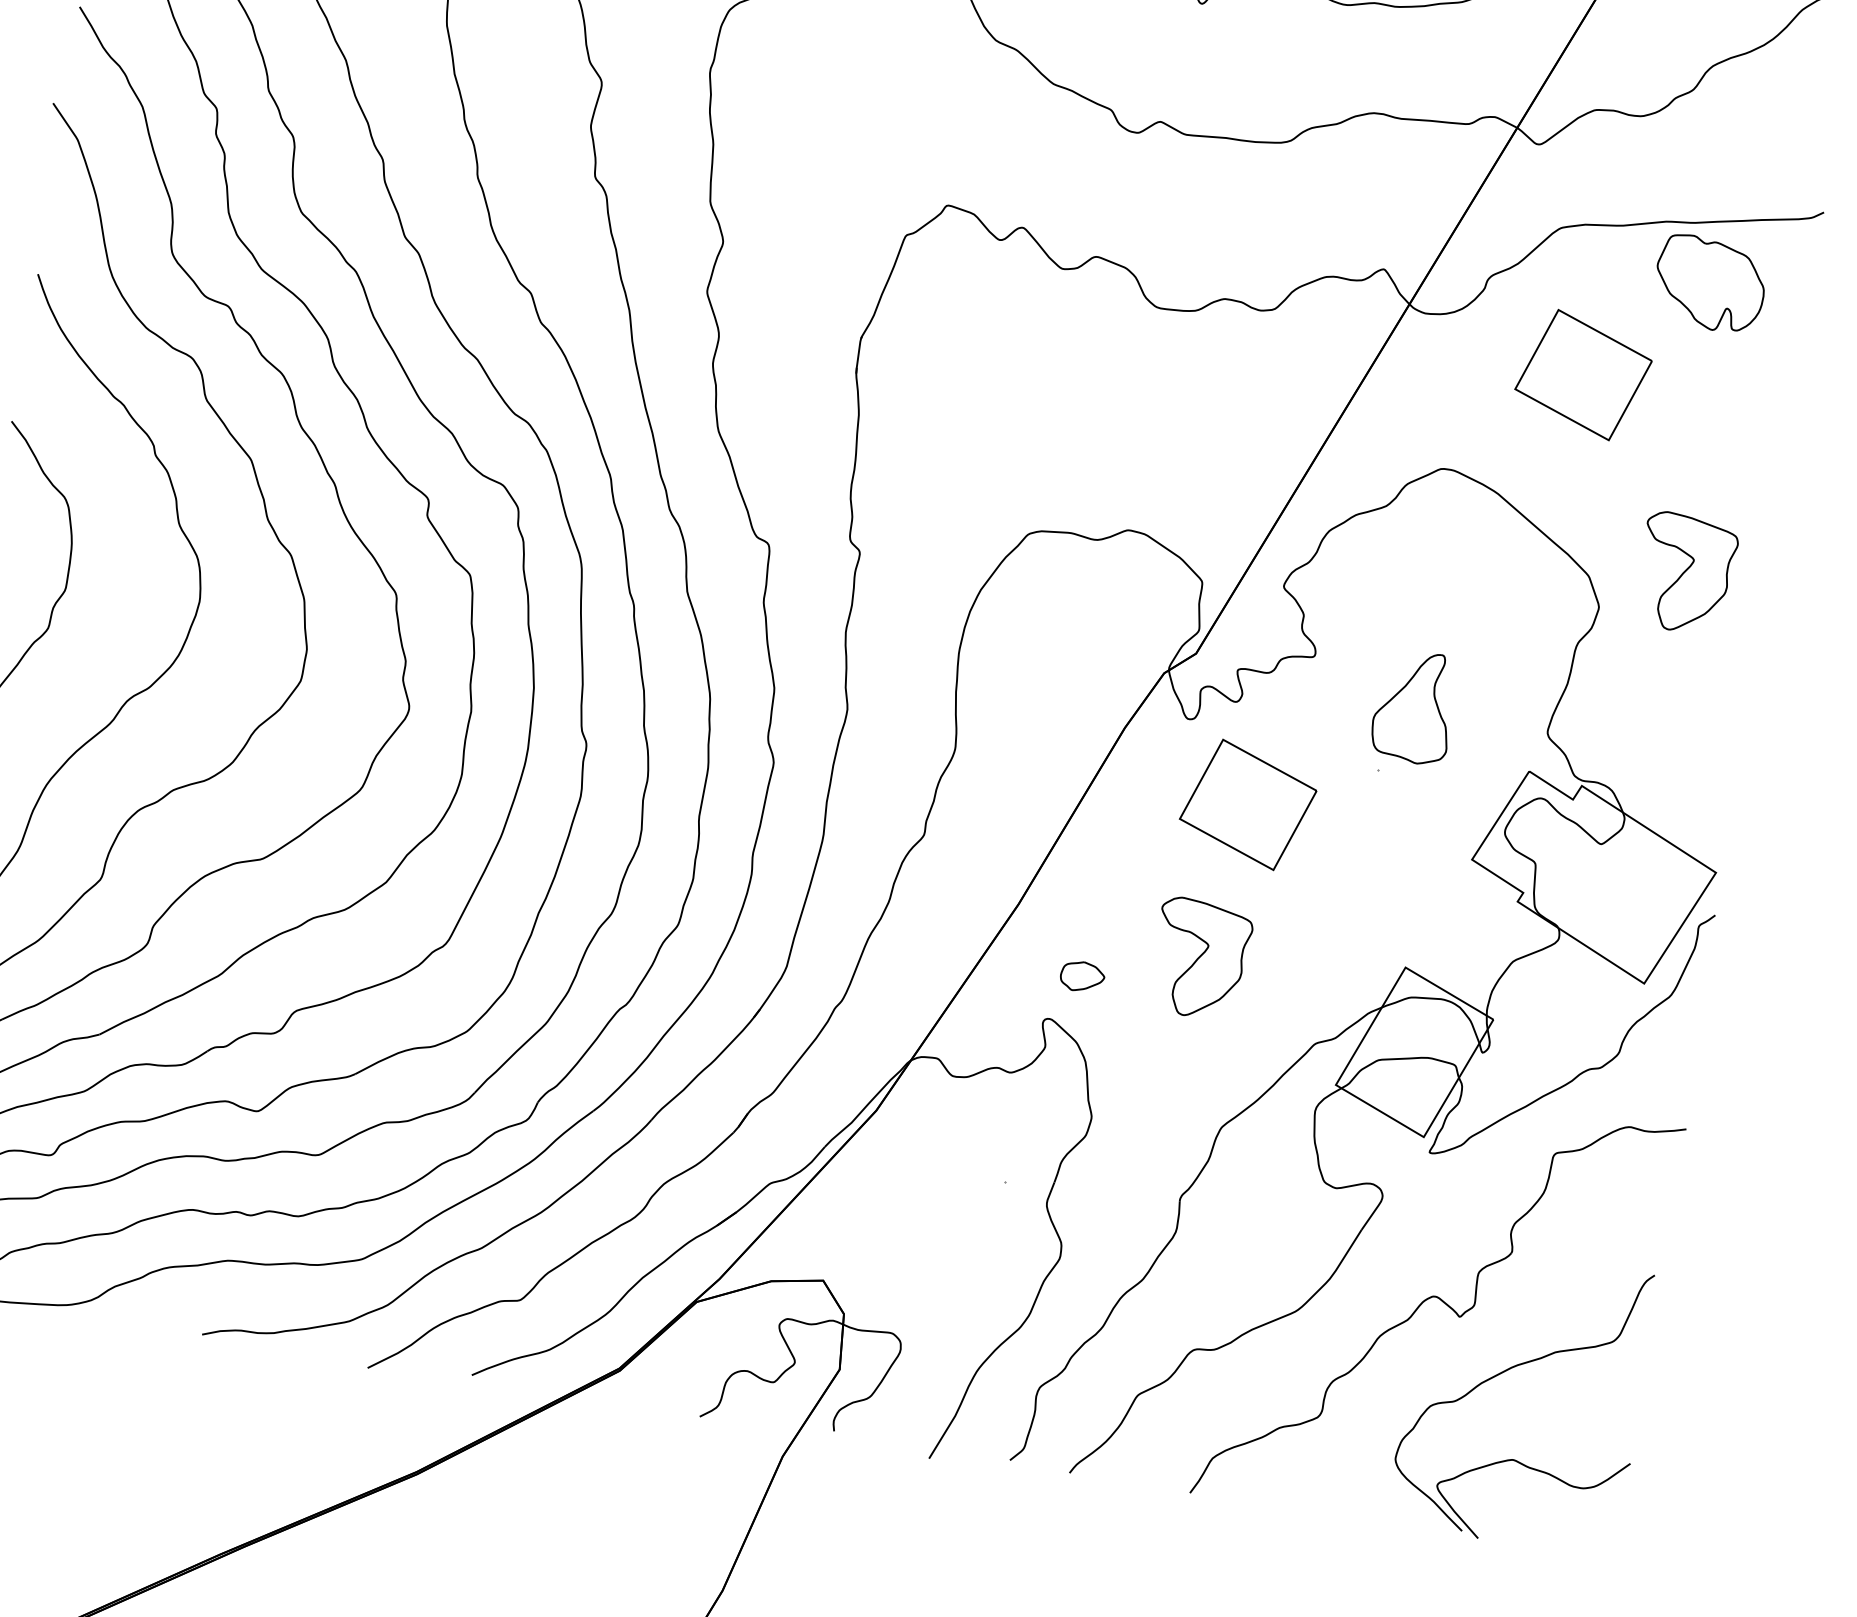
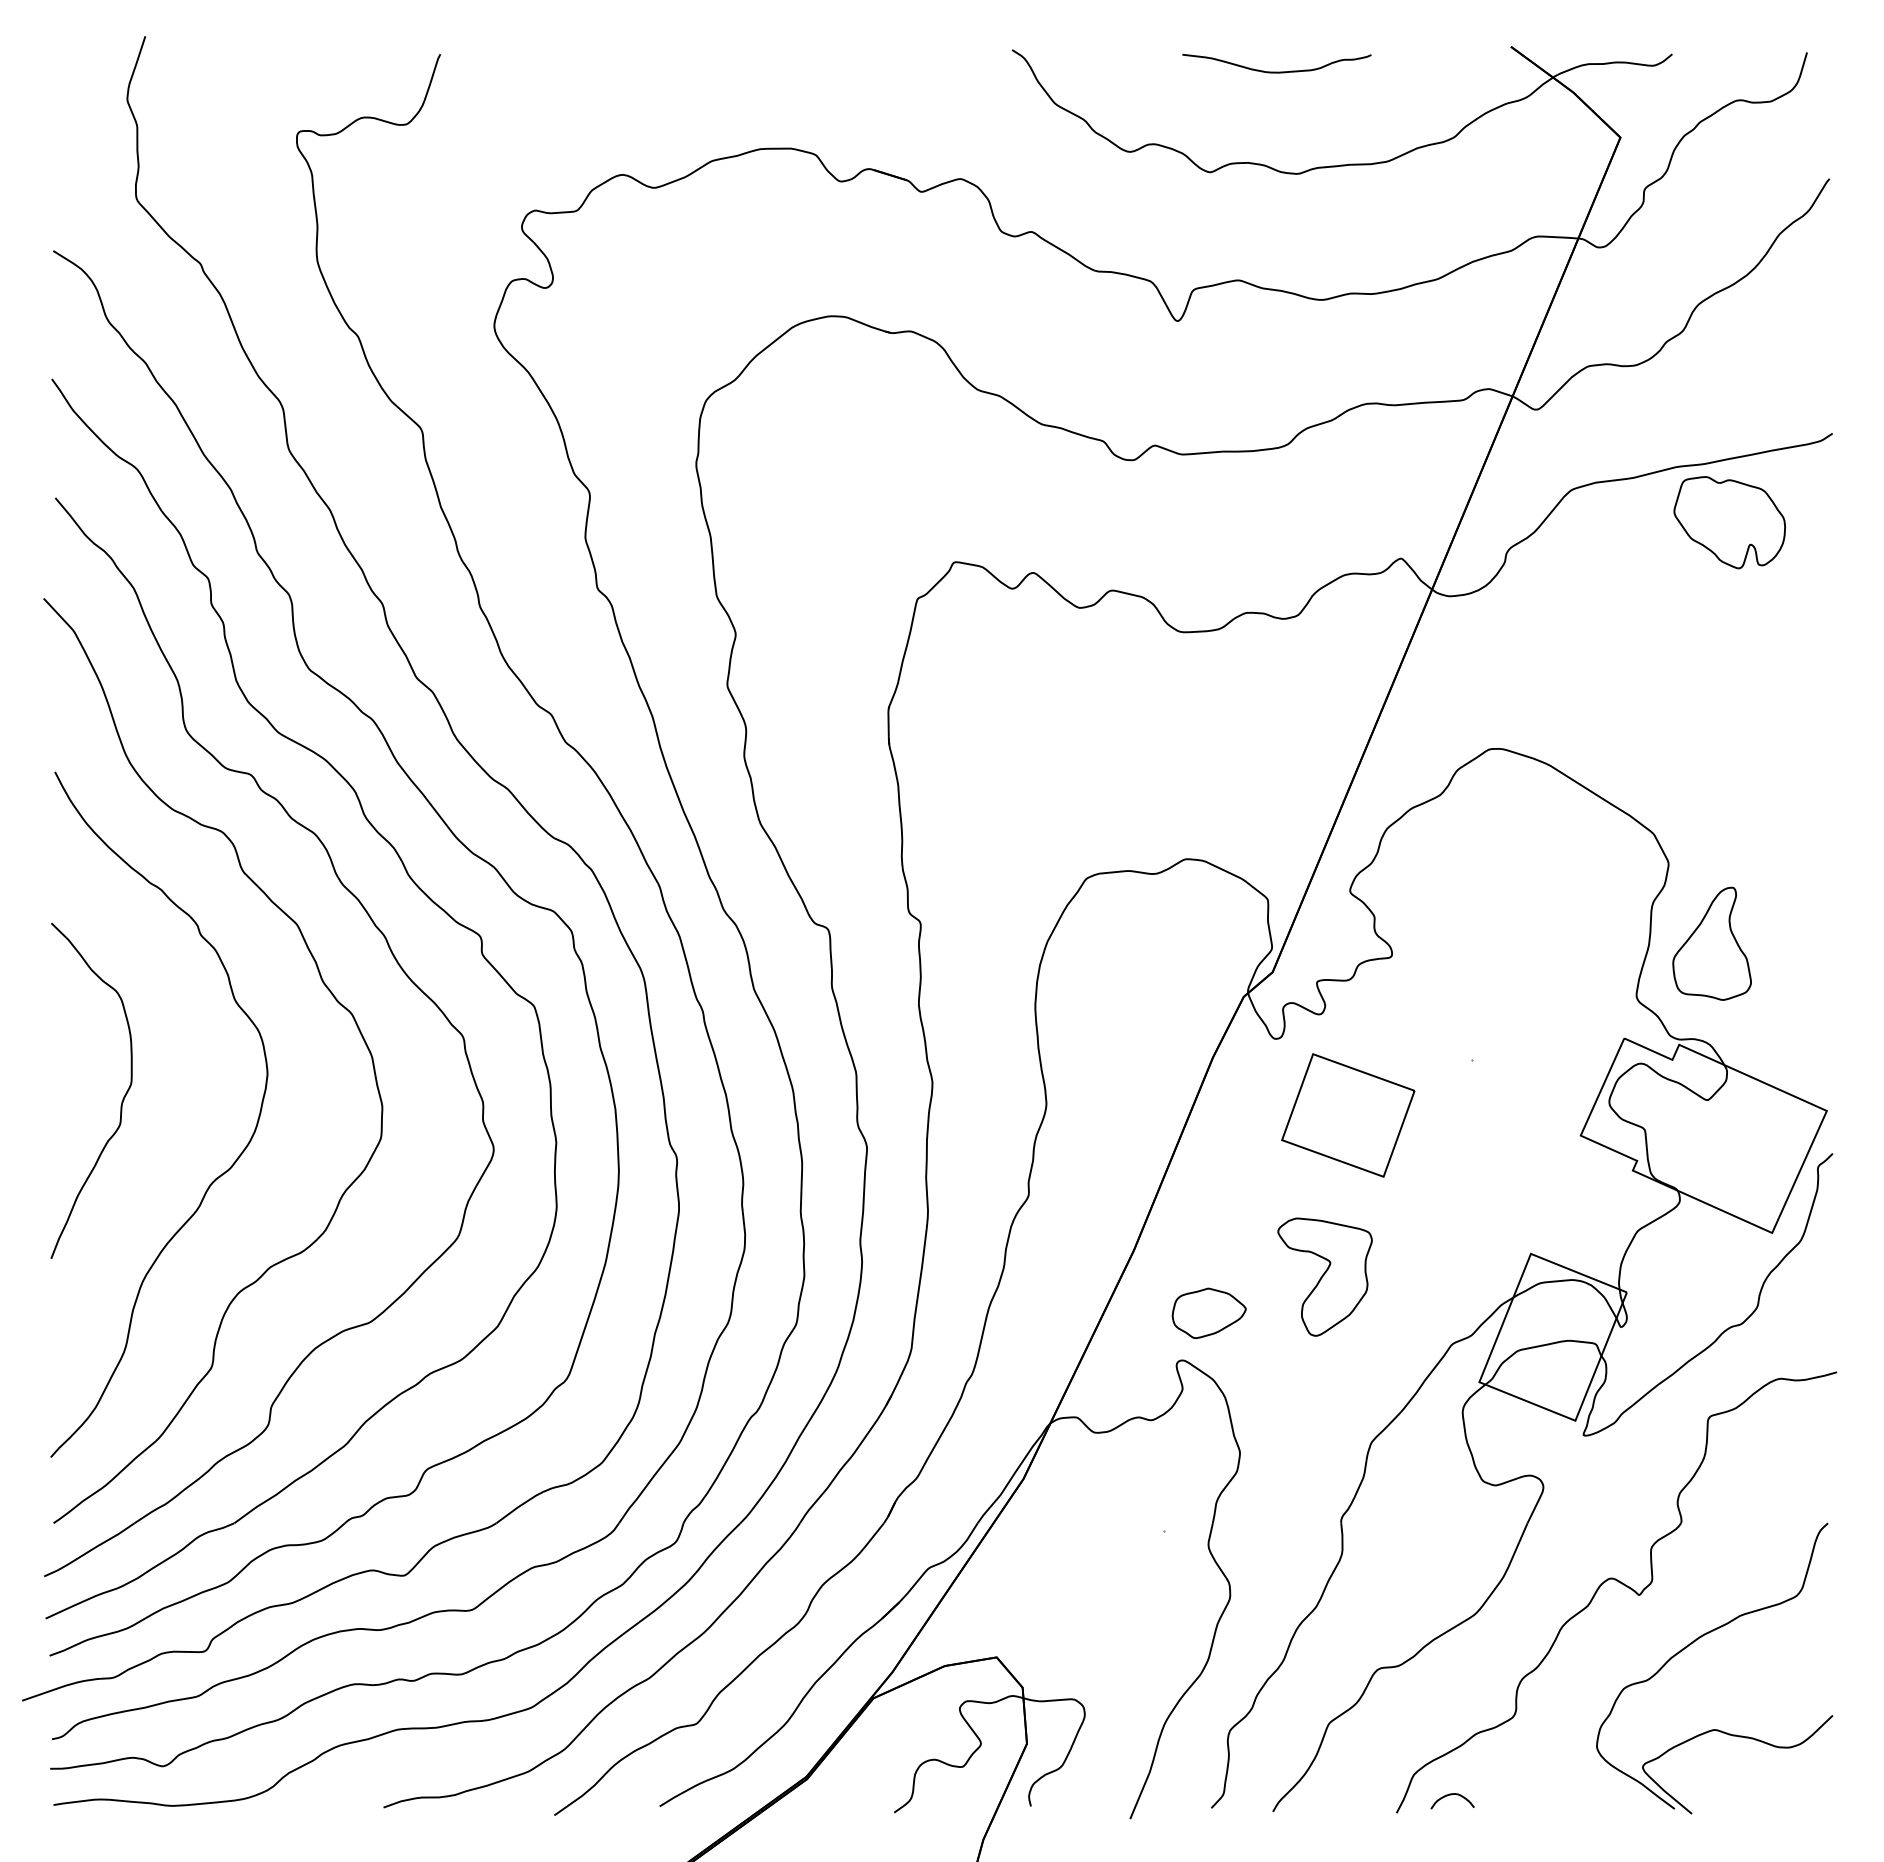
part: (1583, 375) -> (1617, 633), removed
part: (1686, 572) -> (1750, 815), removed
part: (1413, 706) -> (1711, 943), moved
part: (1082, 976) -> (1208, 1312), size x1.67
curve: (1246, 1484) -> (1451, 1795), added

